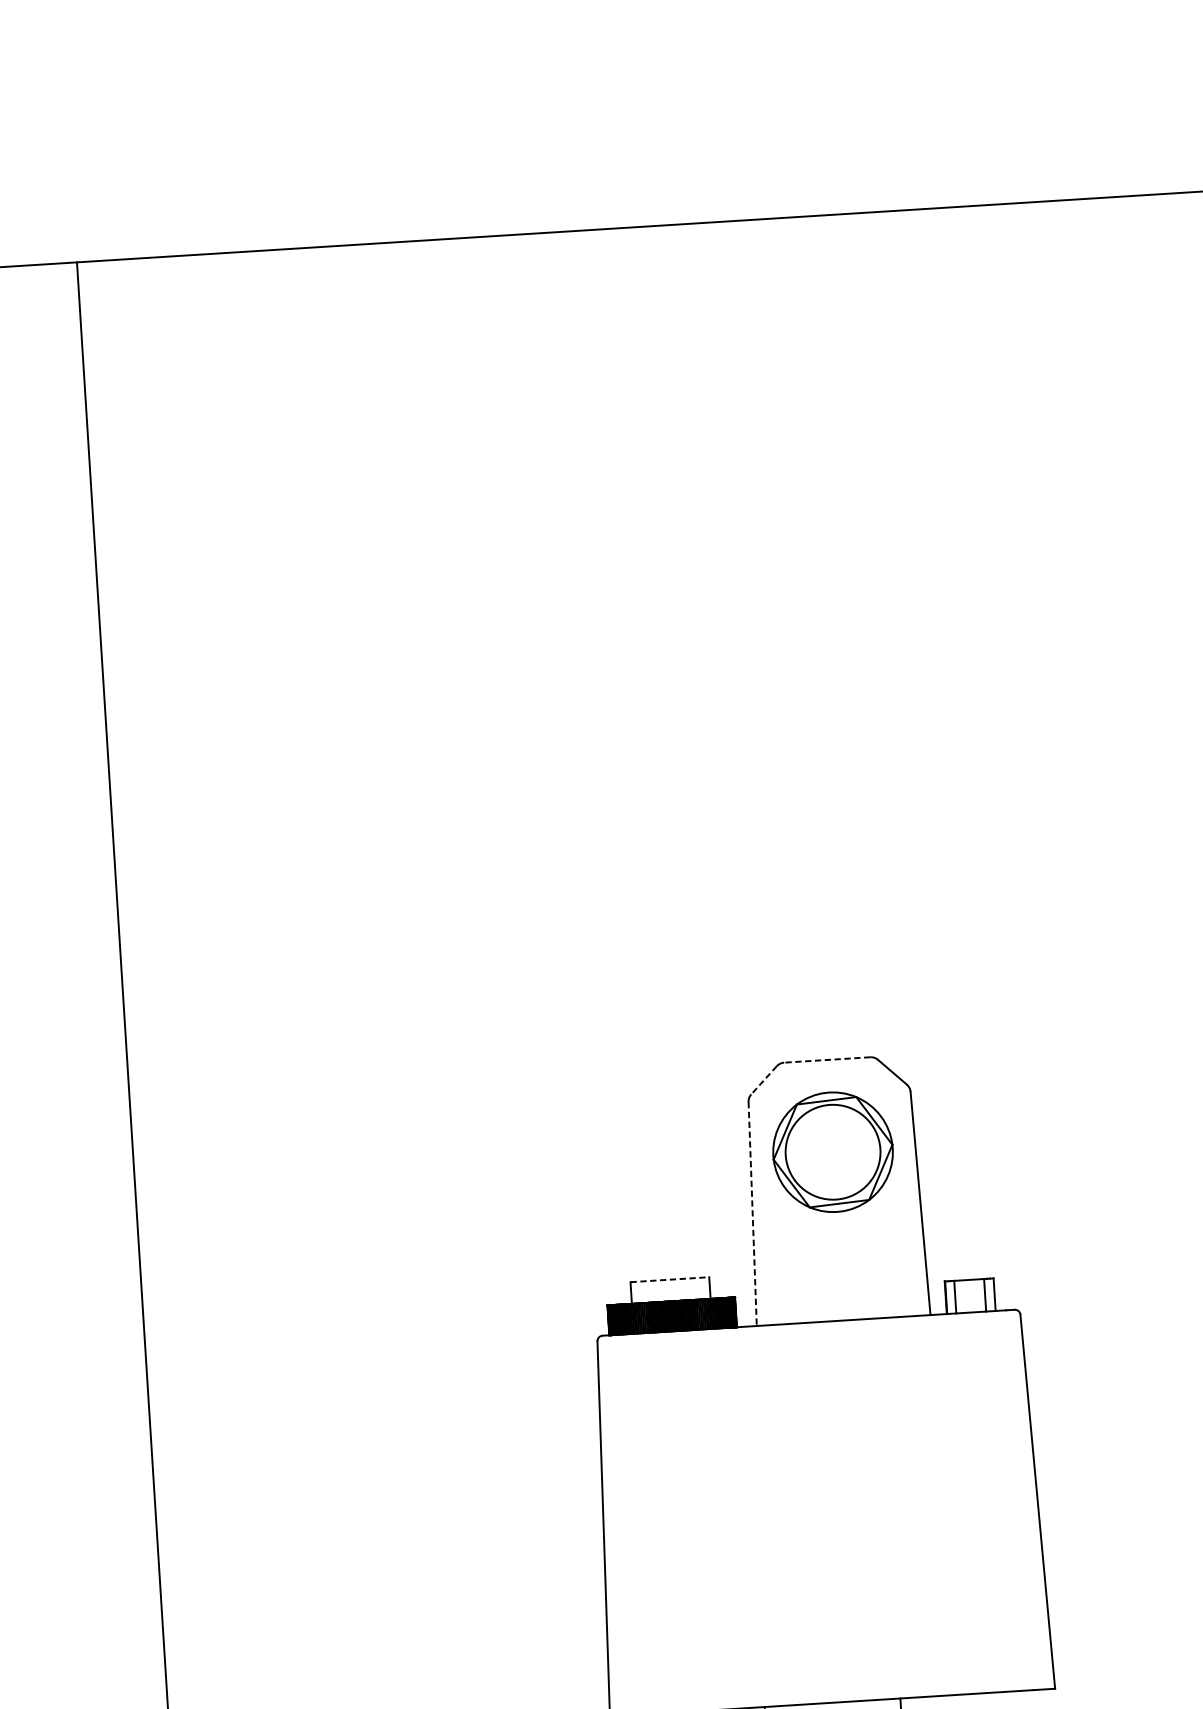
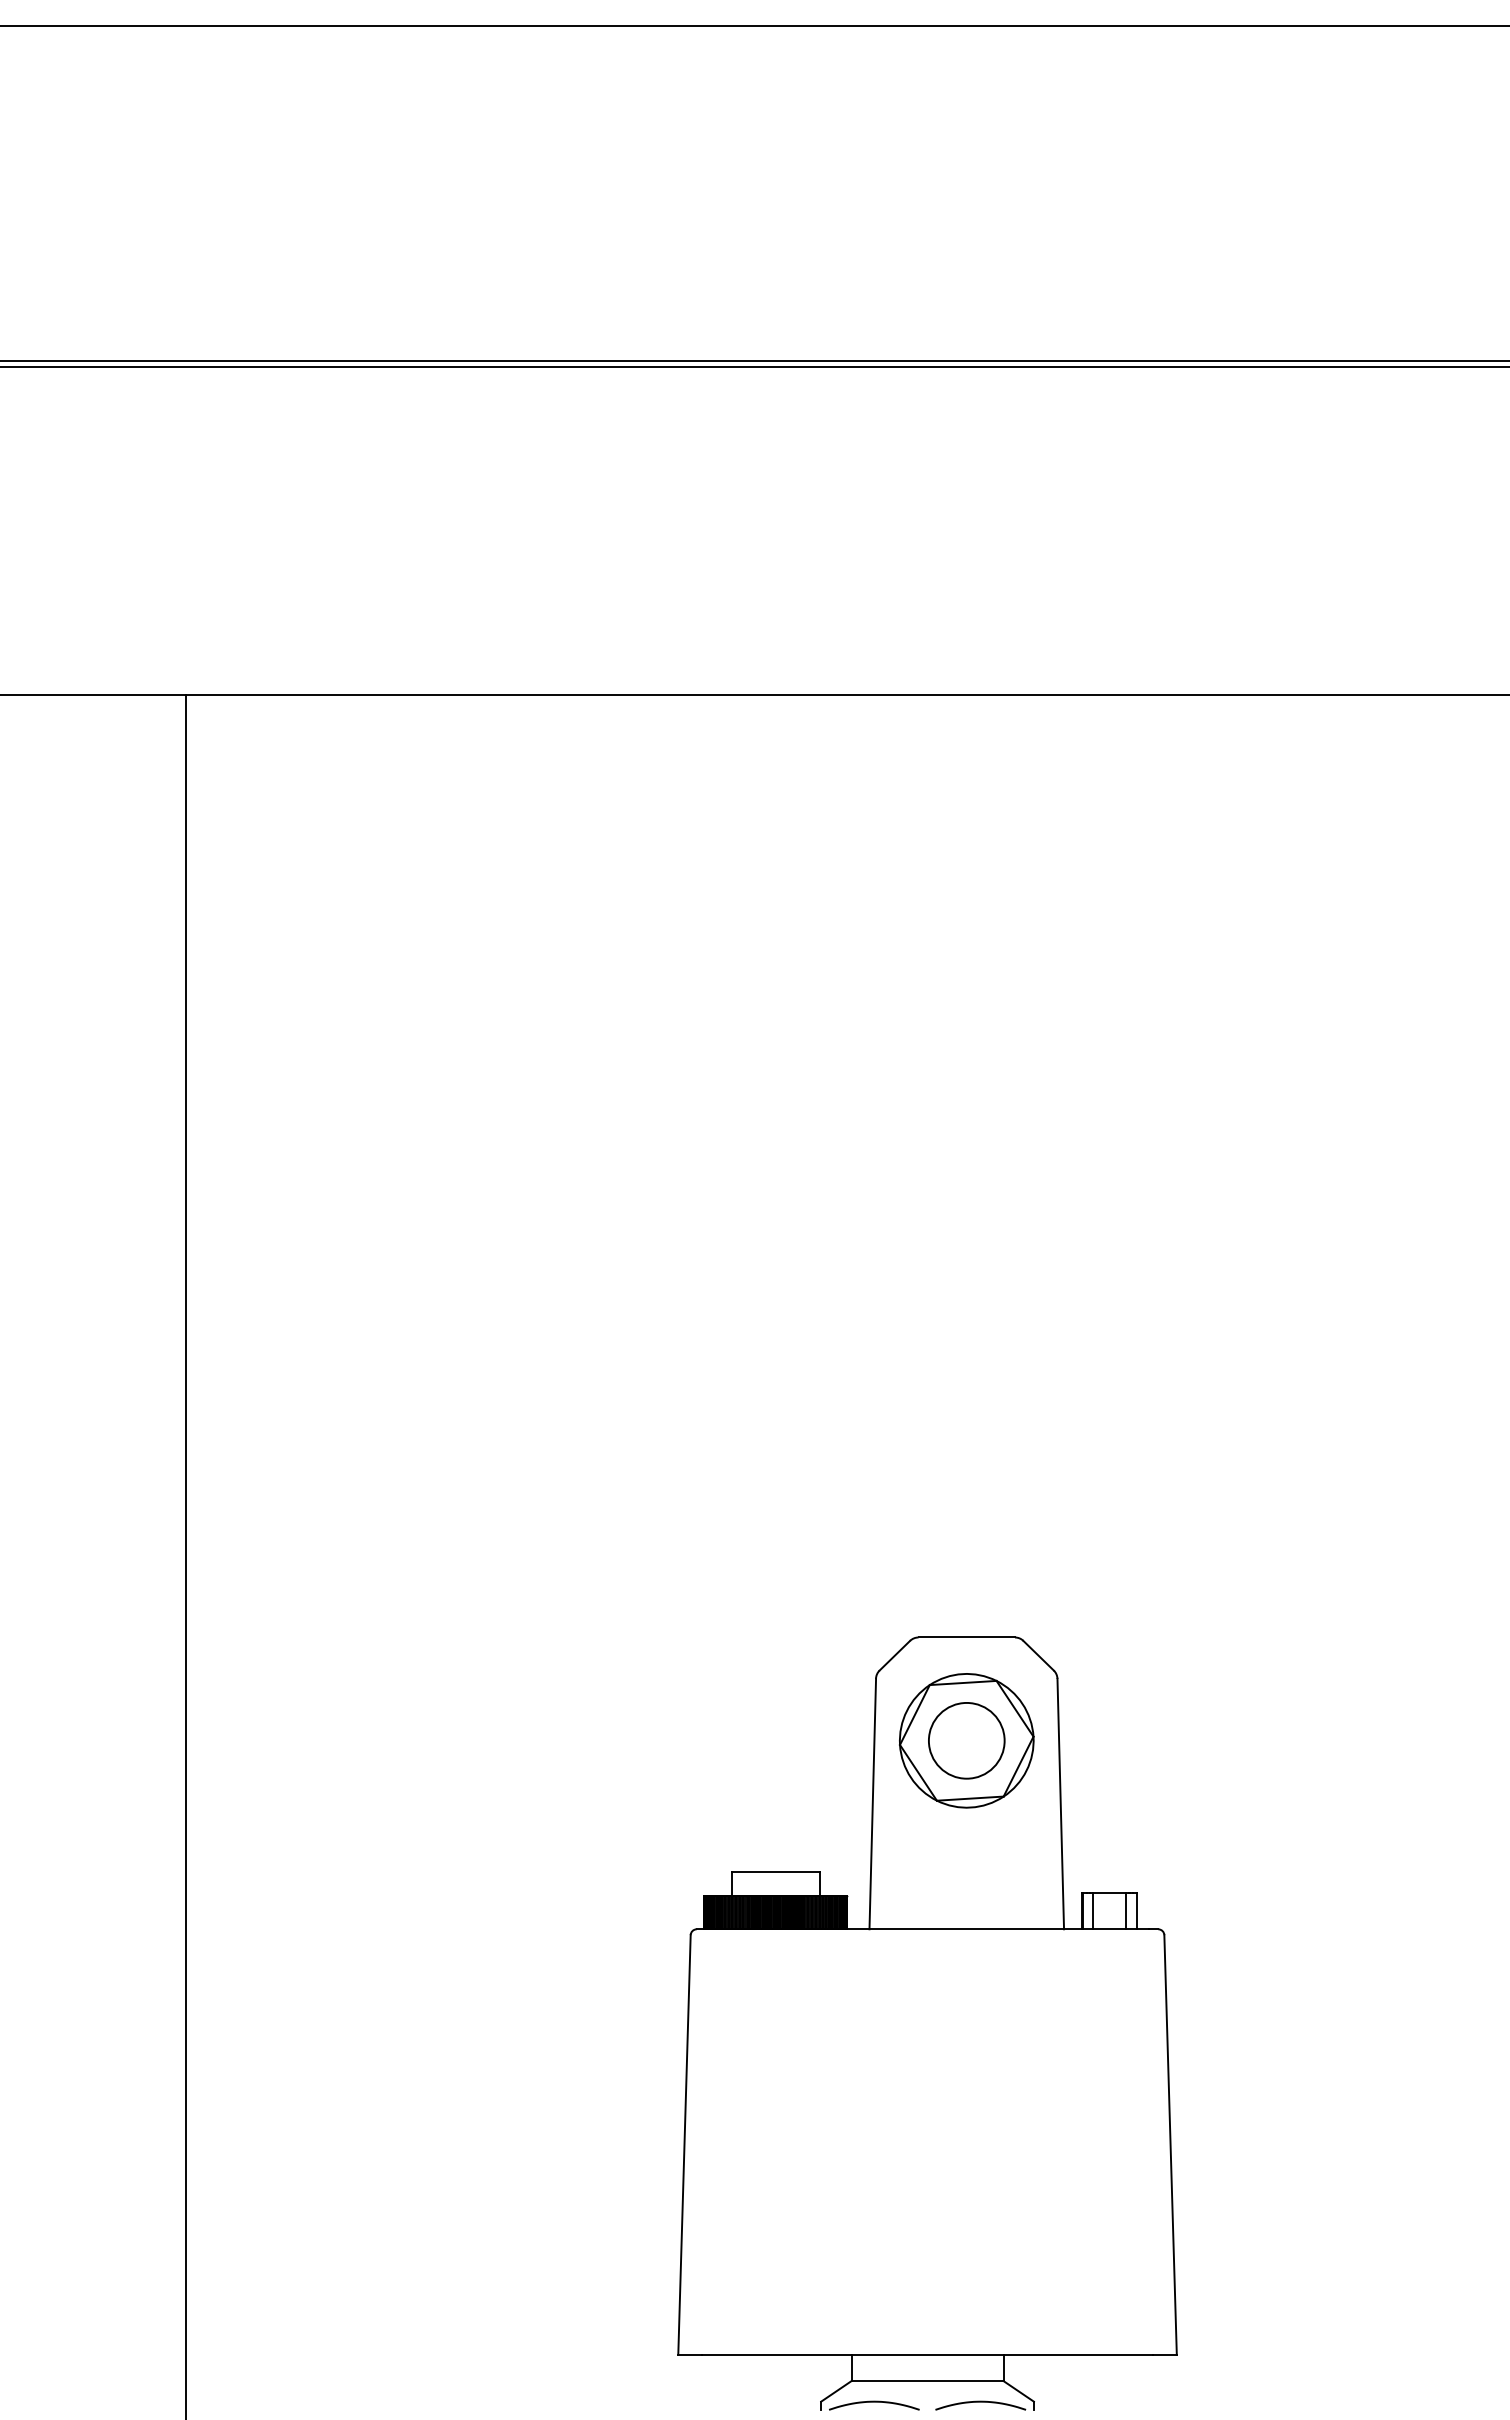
line: (827, 1060) -> (966, 1637), dashed -> solid
line: (763, 1081) -> (894, 1656), dashed -> solid
circle: (832, 1151) -> (966, 1740), size x0.71
line: (752, 1214) -> (872, 1804), dashed -> solid
line: (670, 1279) -> (776, 1871), dashed -> solid

